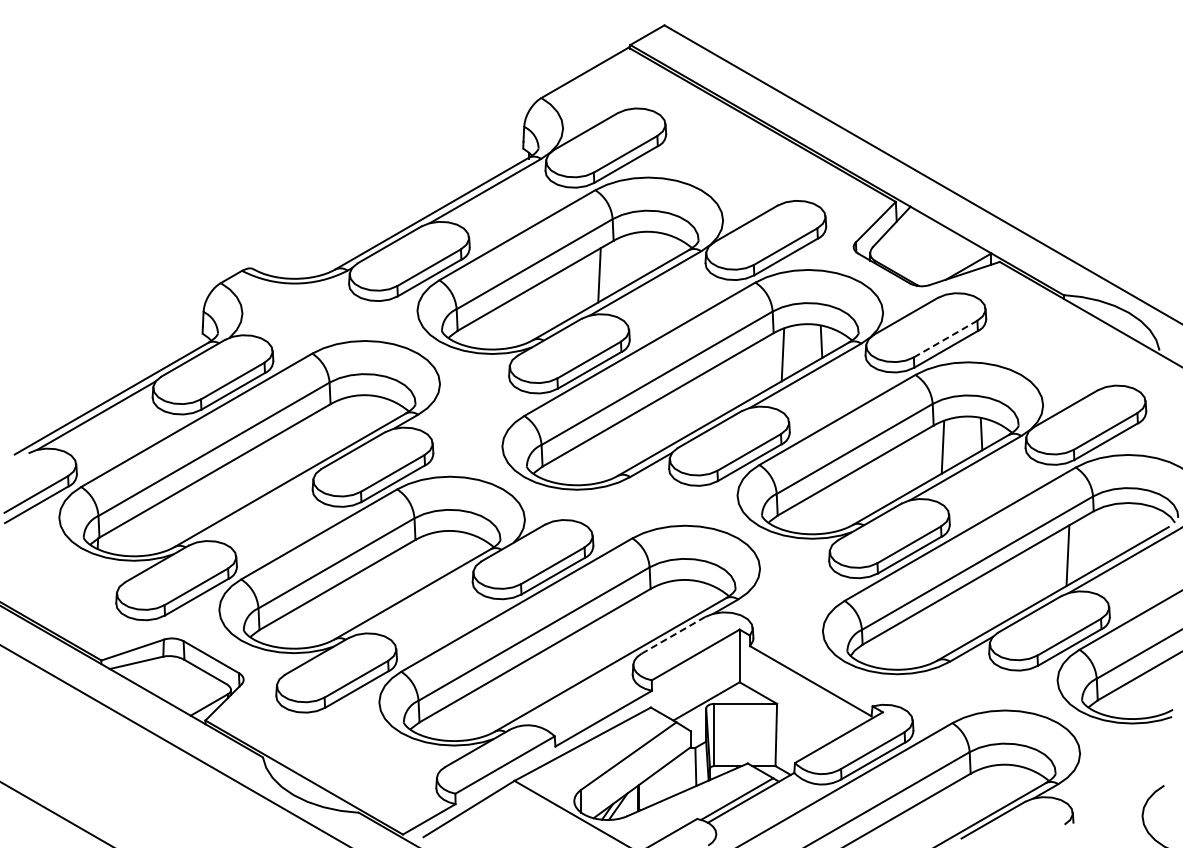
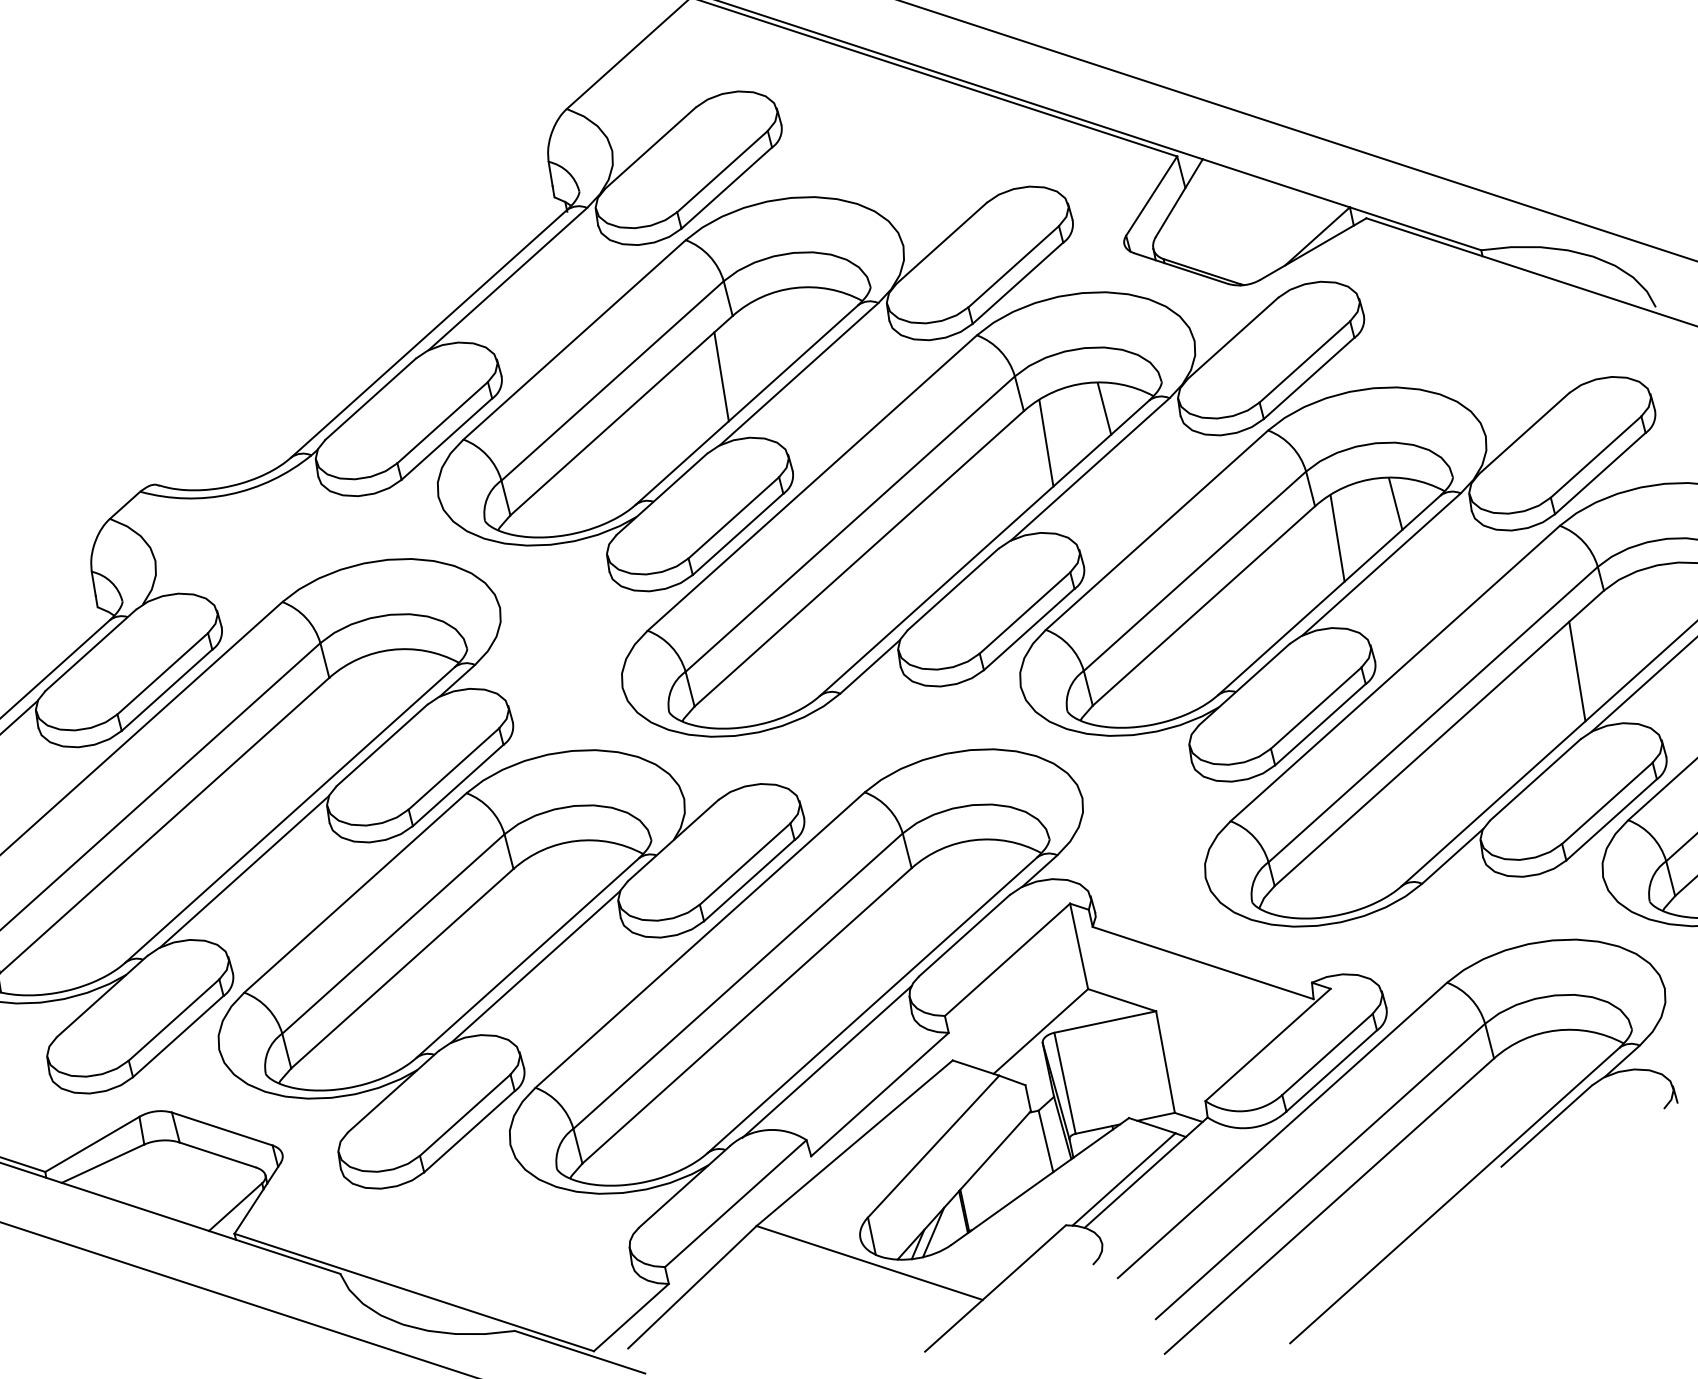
line: (945, 339) -> (1304, 362), dashed -> solid
line: (256, 507) -> (244, 870), added
line: (416, 600) -> (535, 966), added
line: (673, 635) -> (964, 935), dashed -> solid
line: (576, 692) -> (826, 1061), added

